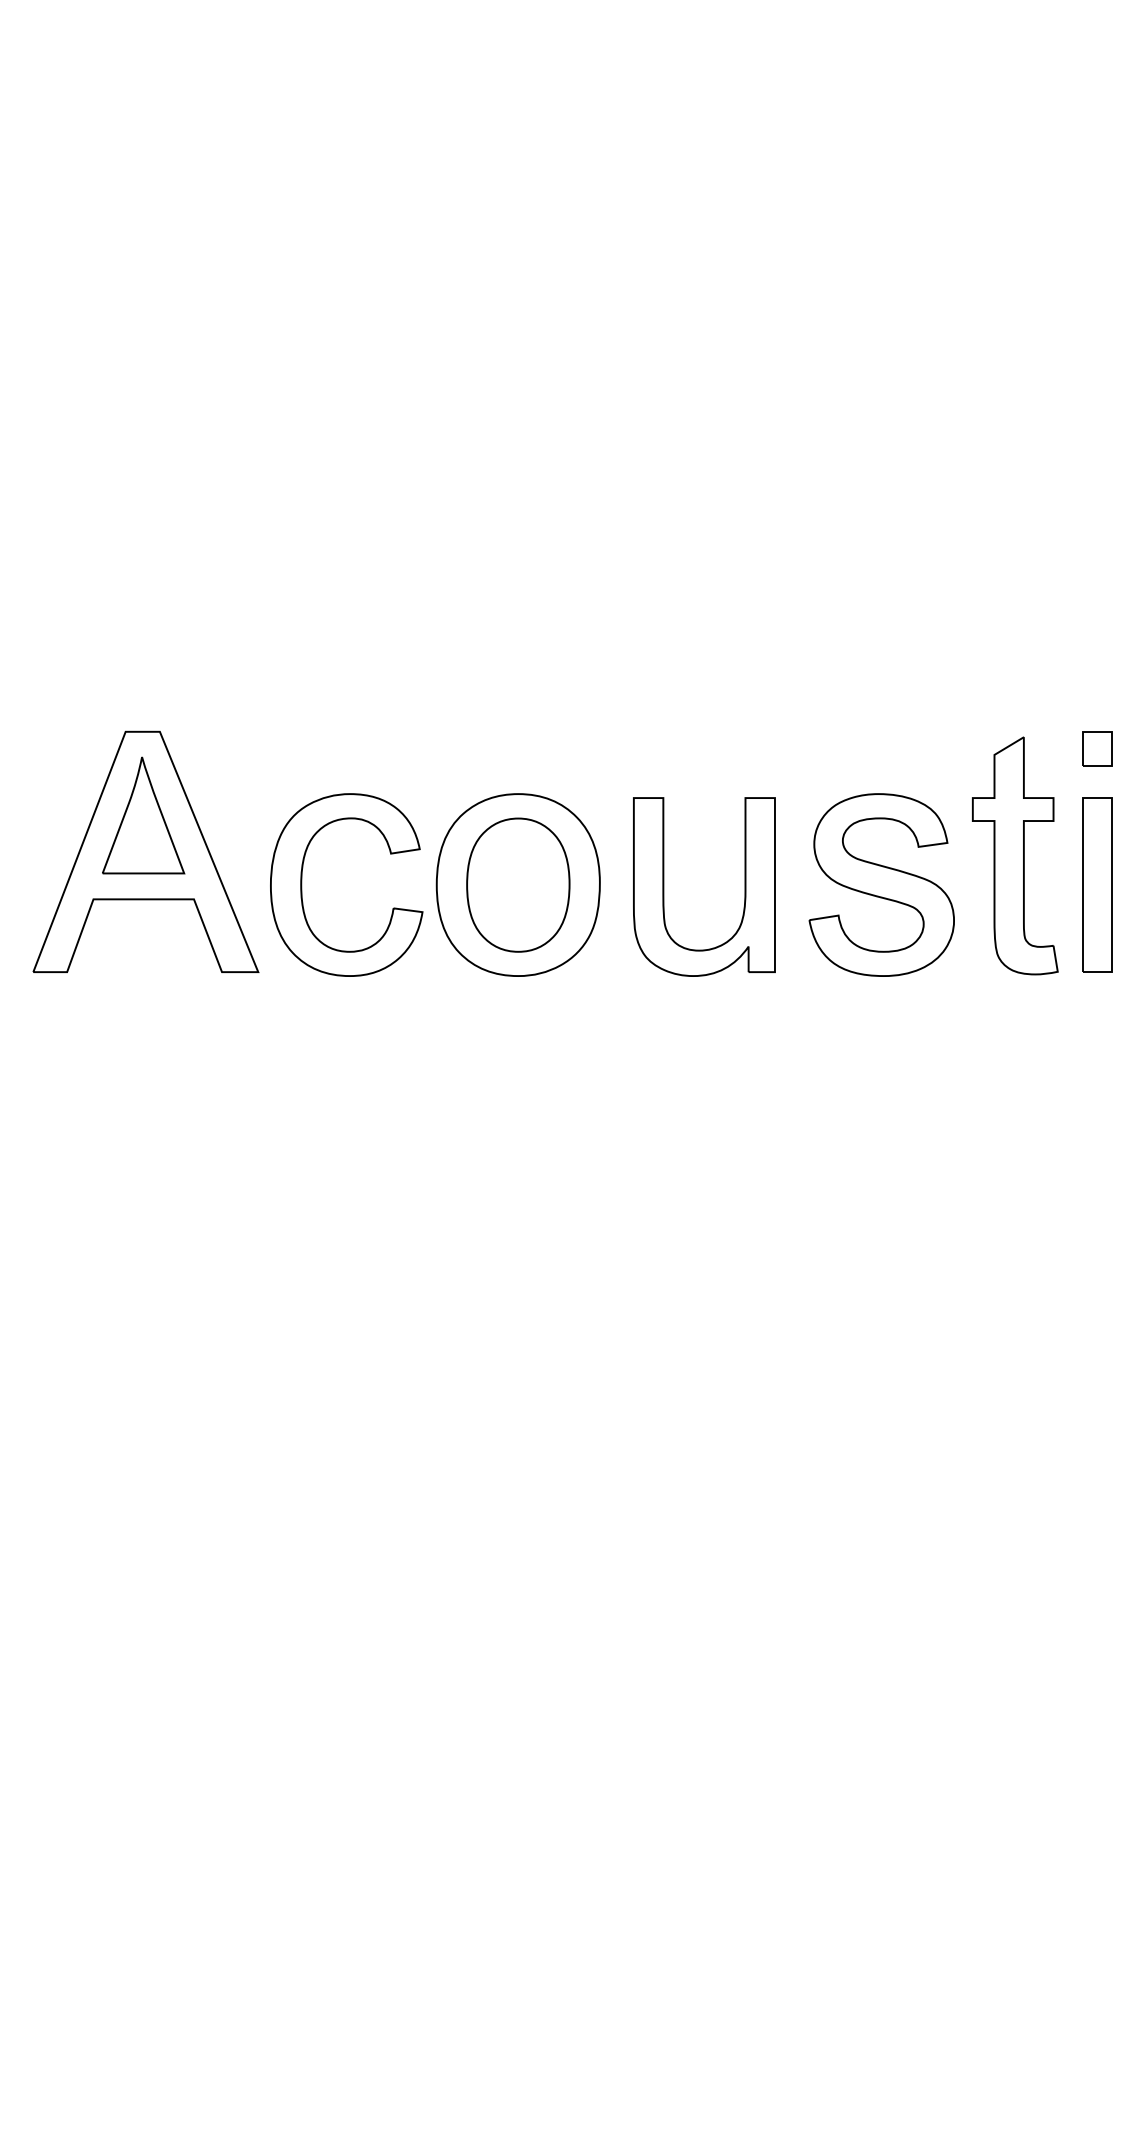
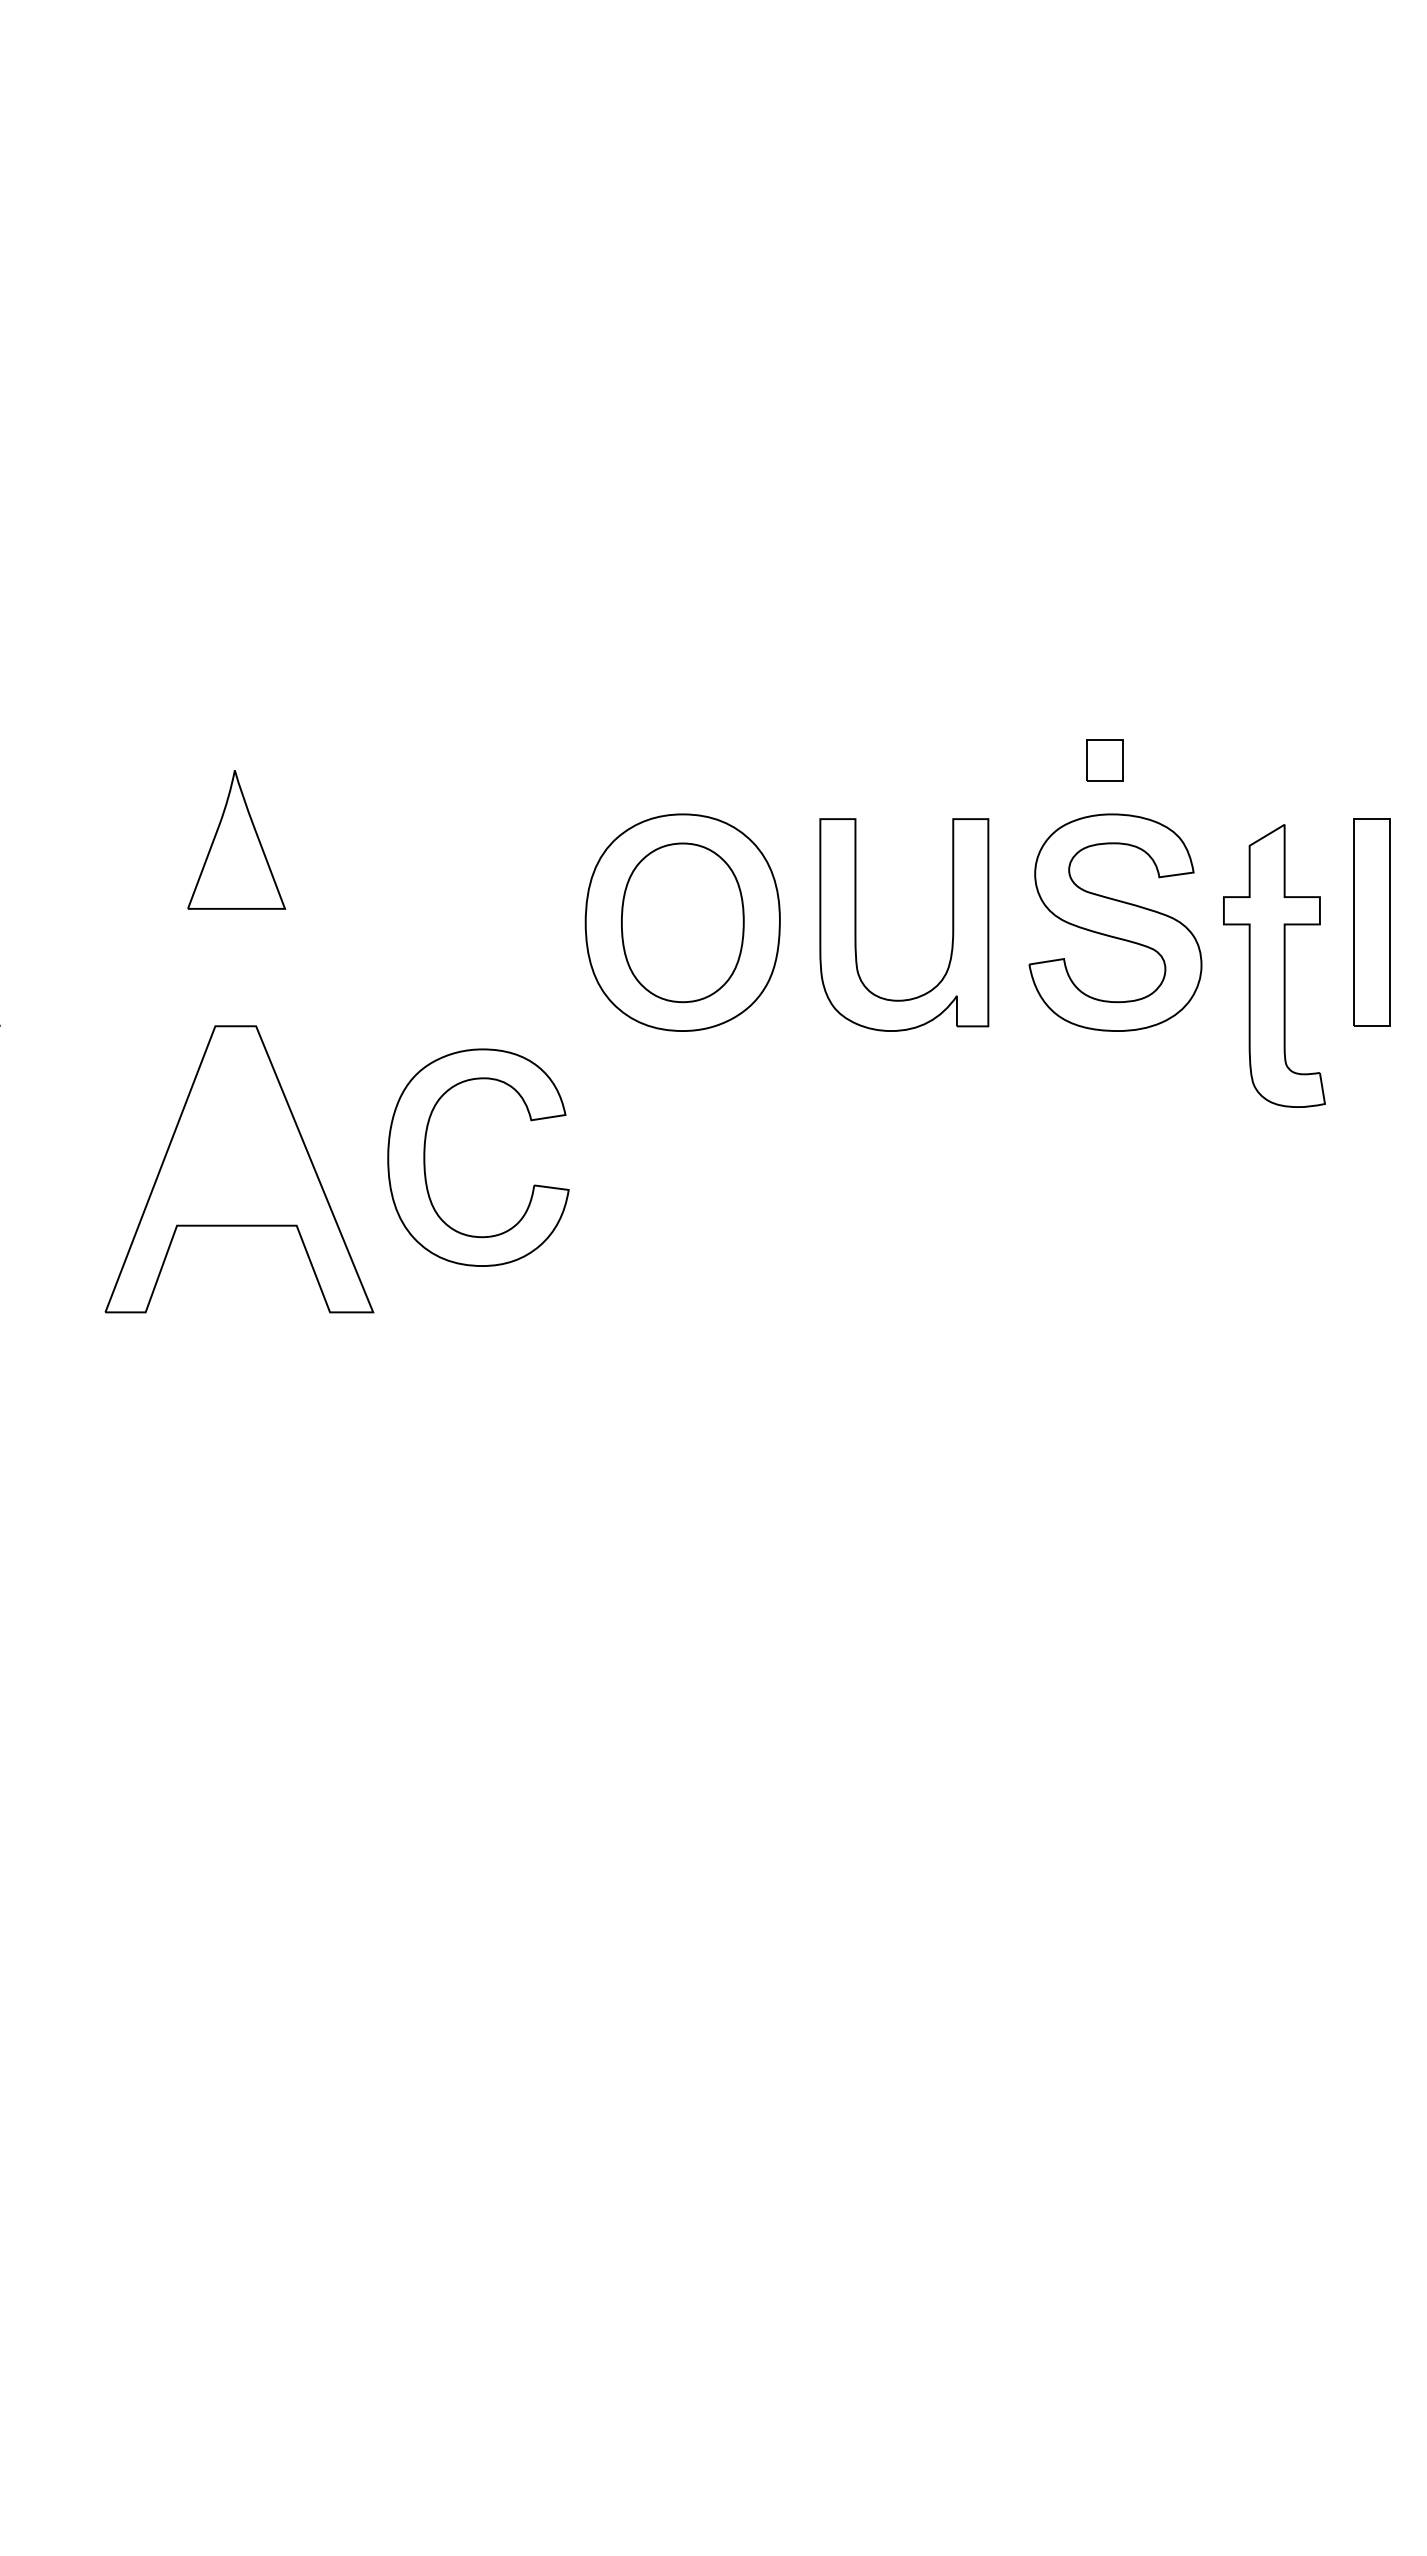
part: (1096, 748) -> (1104, 760), moved
part: (145, 852) -> (239, 1169), moved
part: (1015, 855) -> (1274, 965), moved
part: (302, 884) -> (425, 1157), moved

